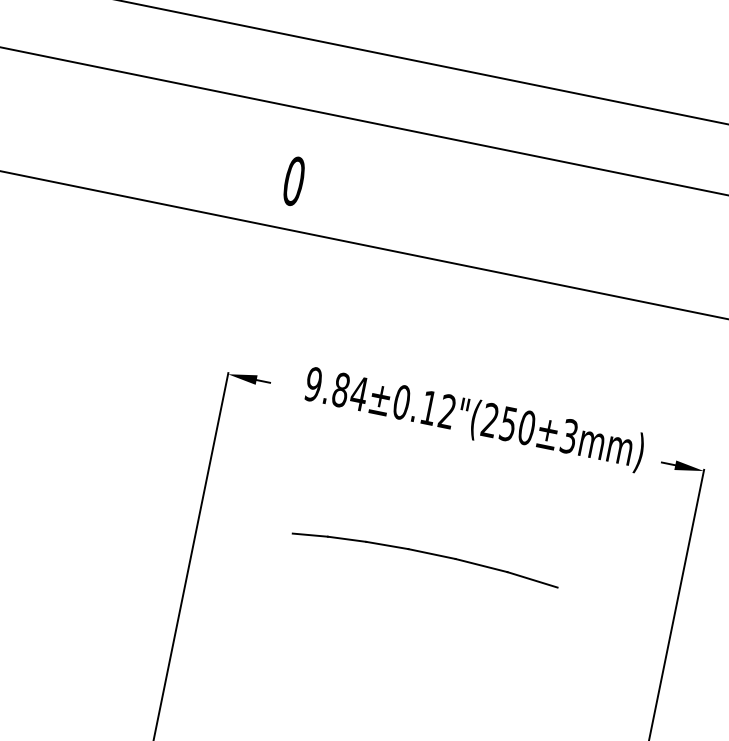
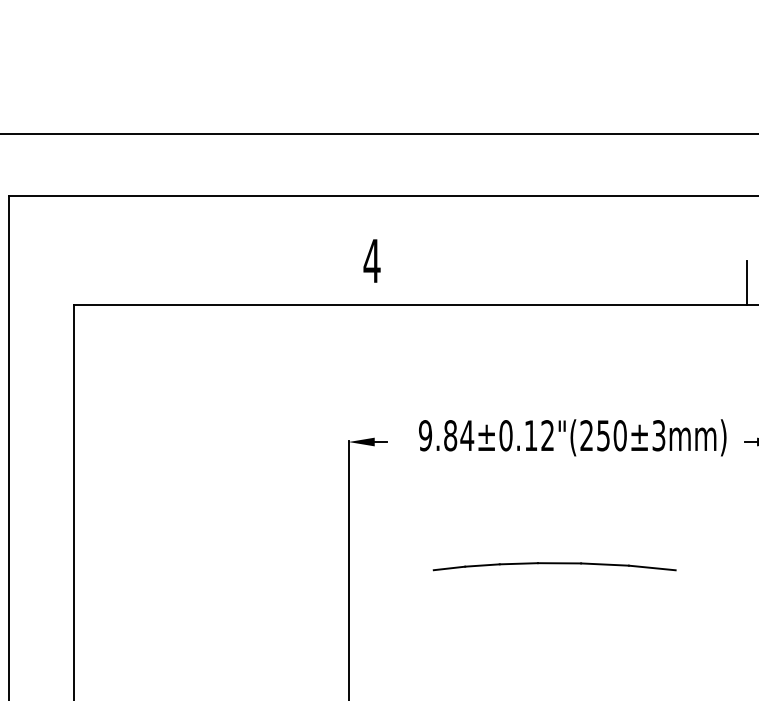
text: (293, 180) -> (371, 260), 0 -> 4
line: (700, 288) -> (747, 282), added

